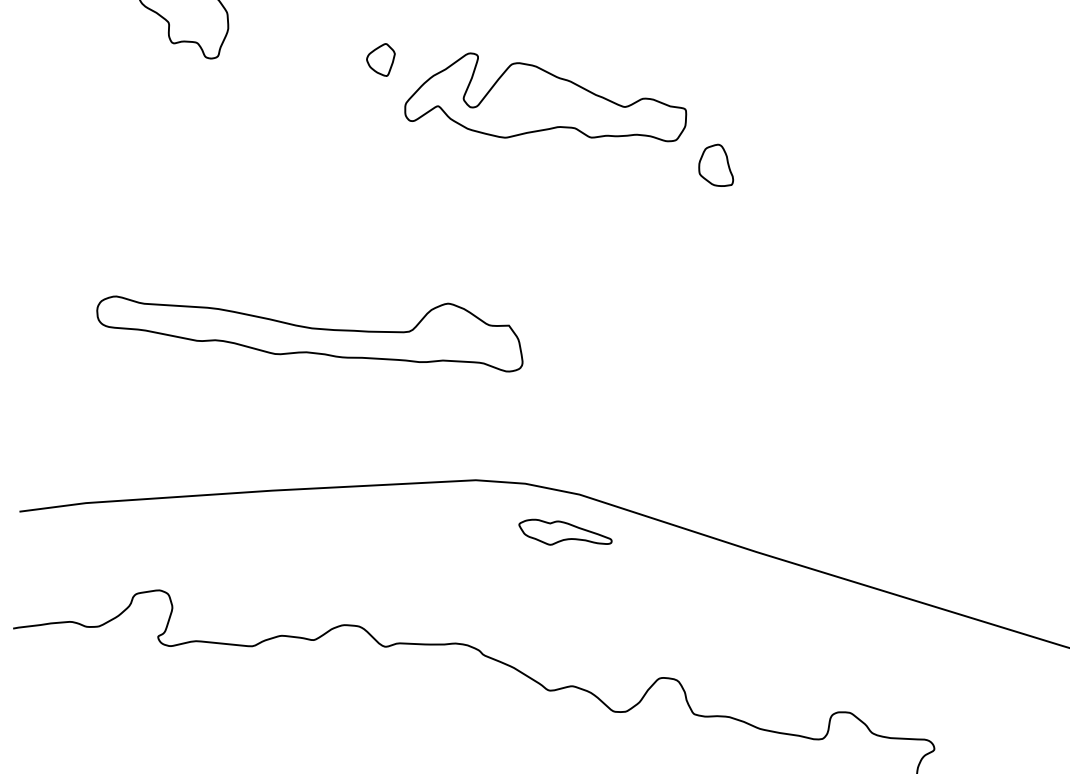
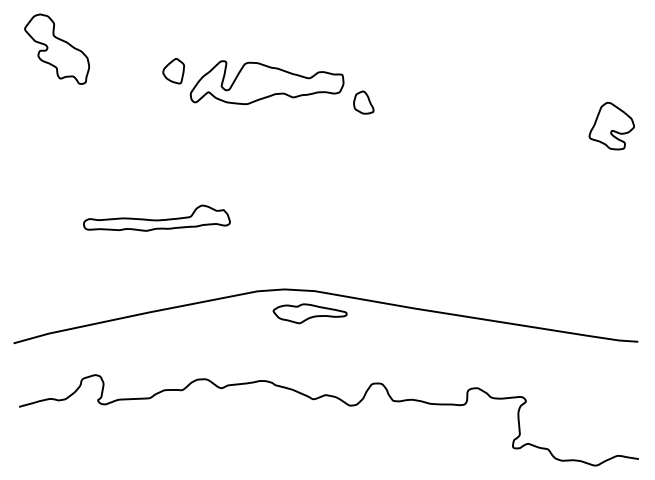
part: (379, 59) -> (173, 71), size x1.43
part: (311, 320) -> (156, 217), size x0.62
part: (564, 533) -> (309, 313), size x1.43

